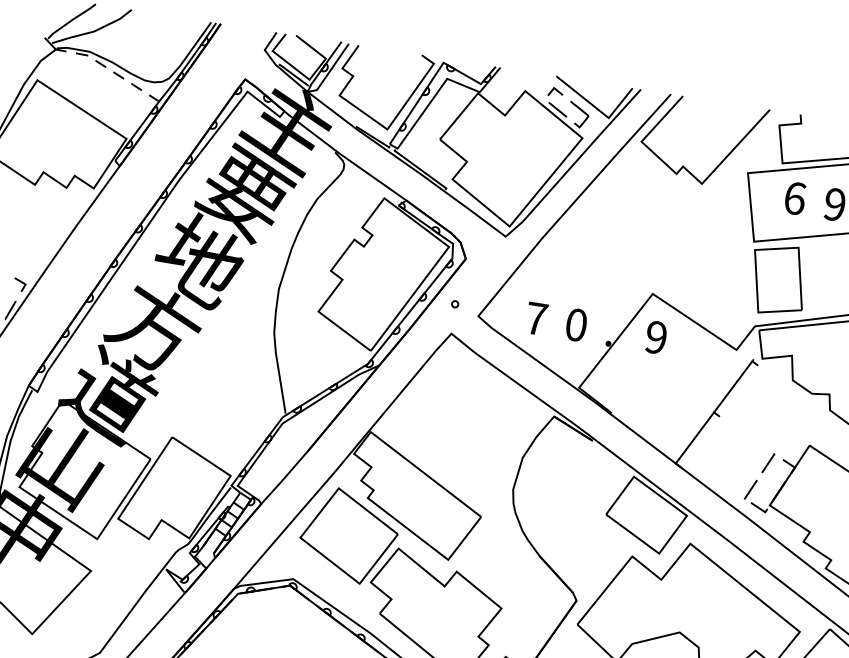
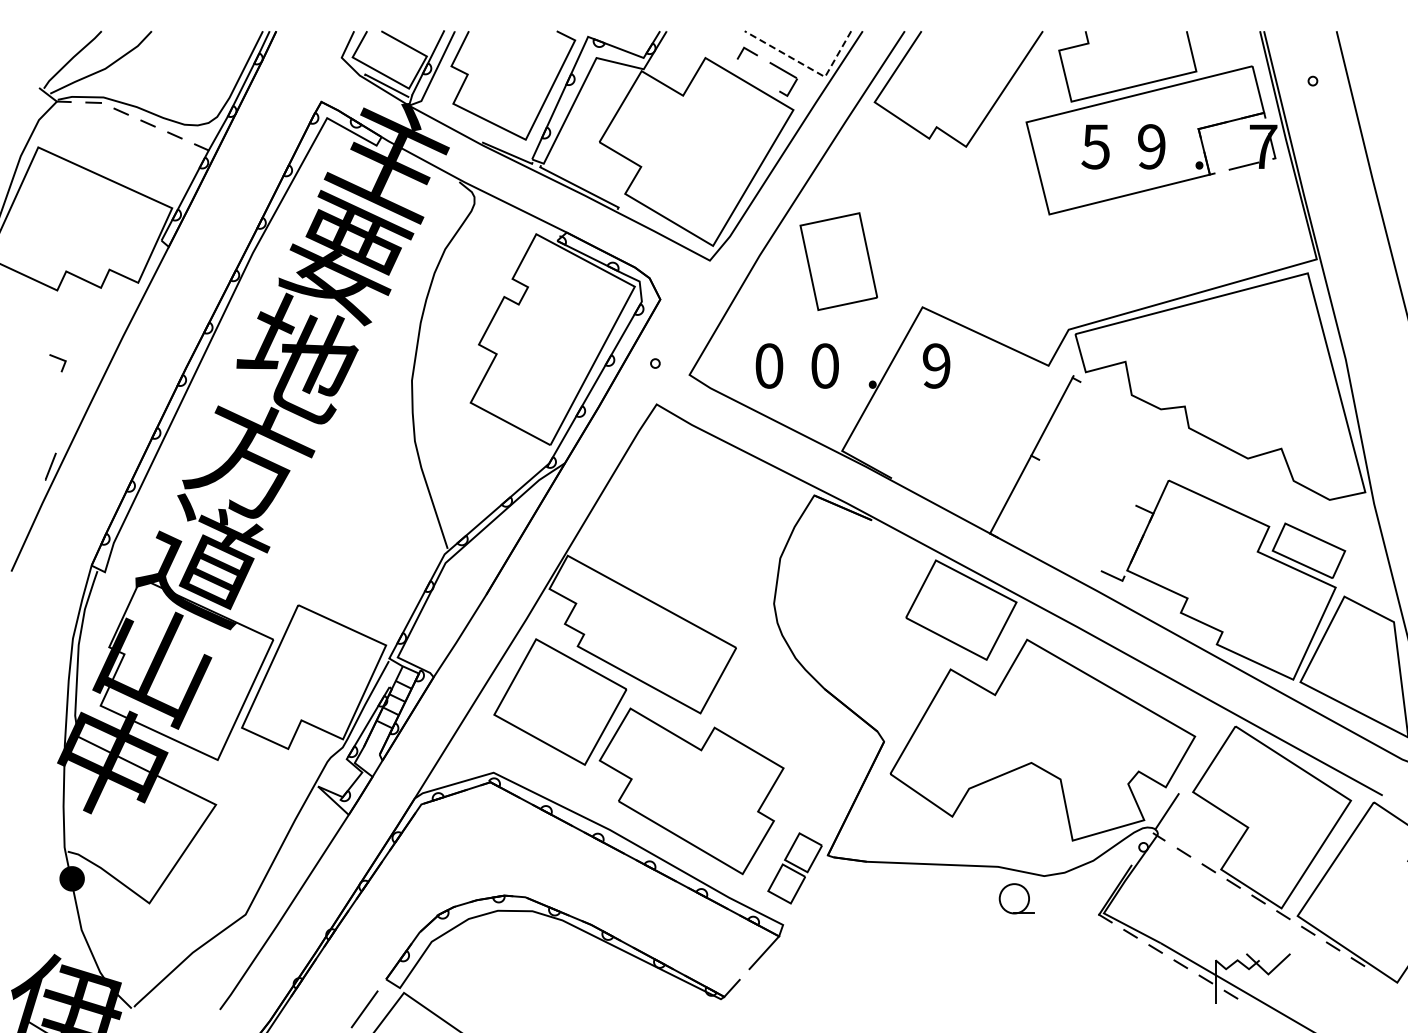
line: (557, 109) -> (753, 76), removed
line: (597, 109) -> (807, 67), solid -> dashed
text: (794, 198) -> (1095, 146), 6 -> 5
part: (778, 279) -> (838, 261), moved
line: (20, 282) -> (58, 359), moved
text: (536, 318) -> (769, 365), 7 -> 0
line: (768, 462) -> (1116, 512), removed
line: (750, 489) -> (1097, 553), removed

